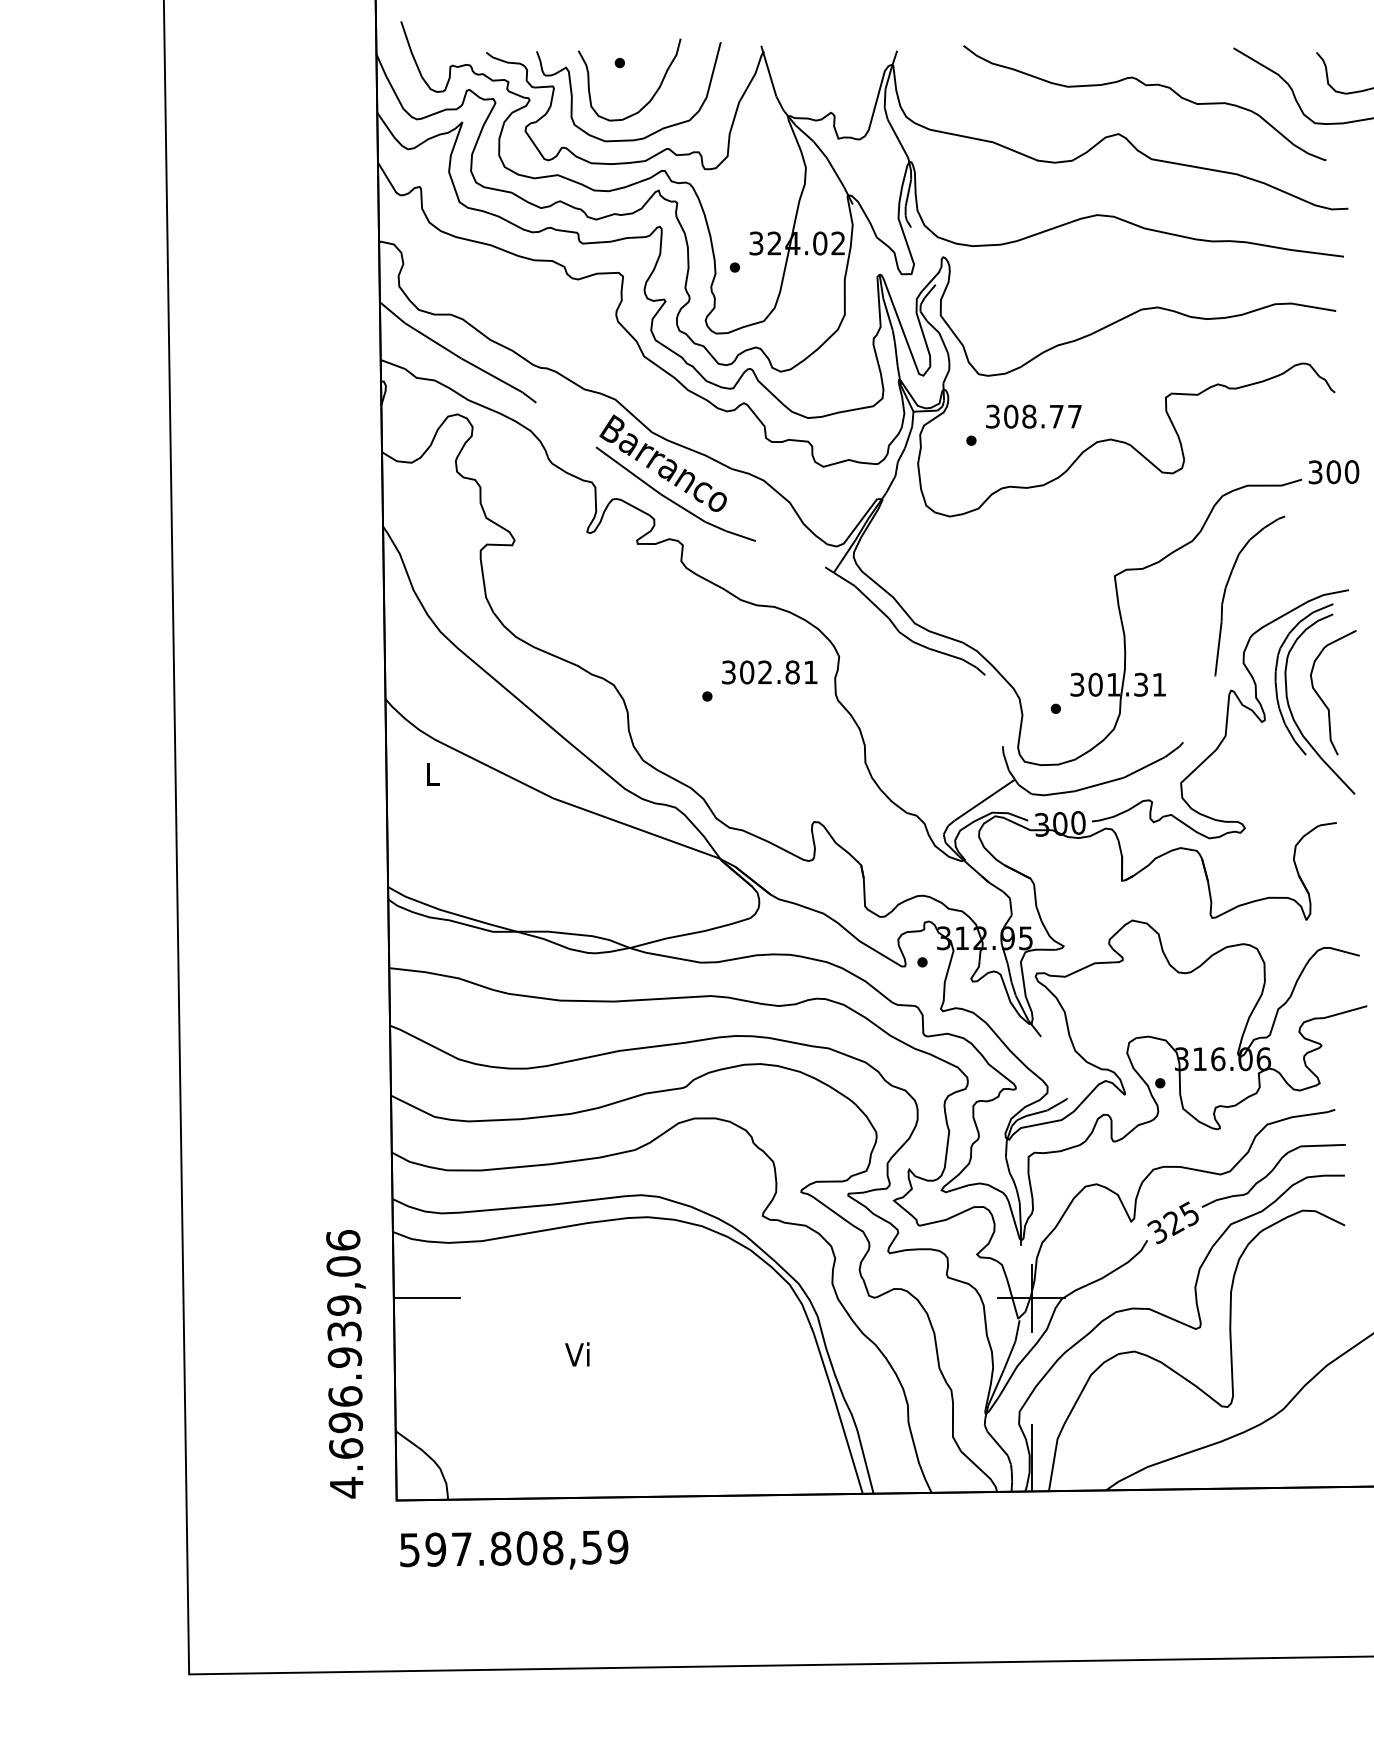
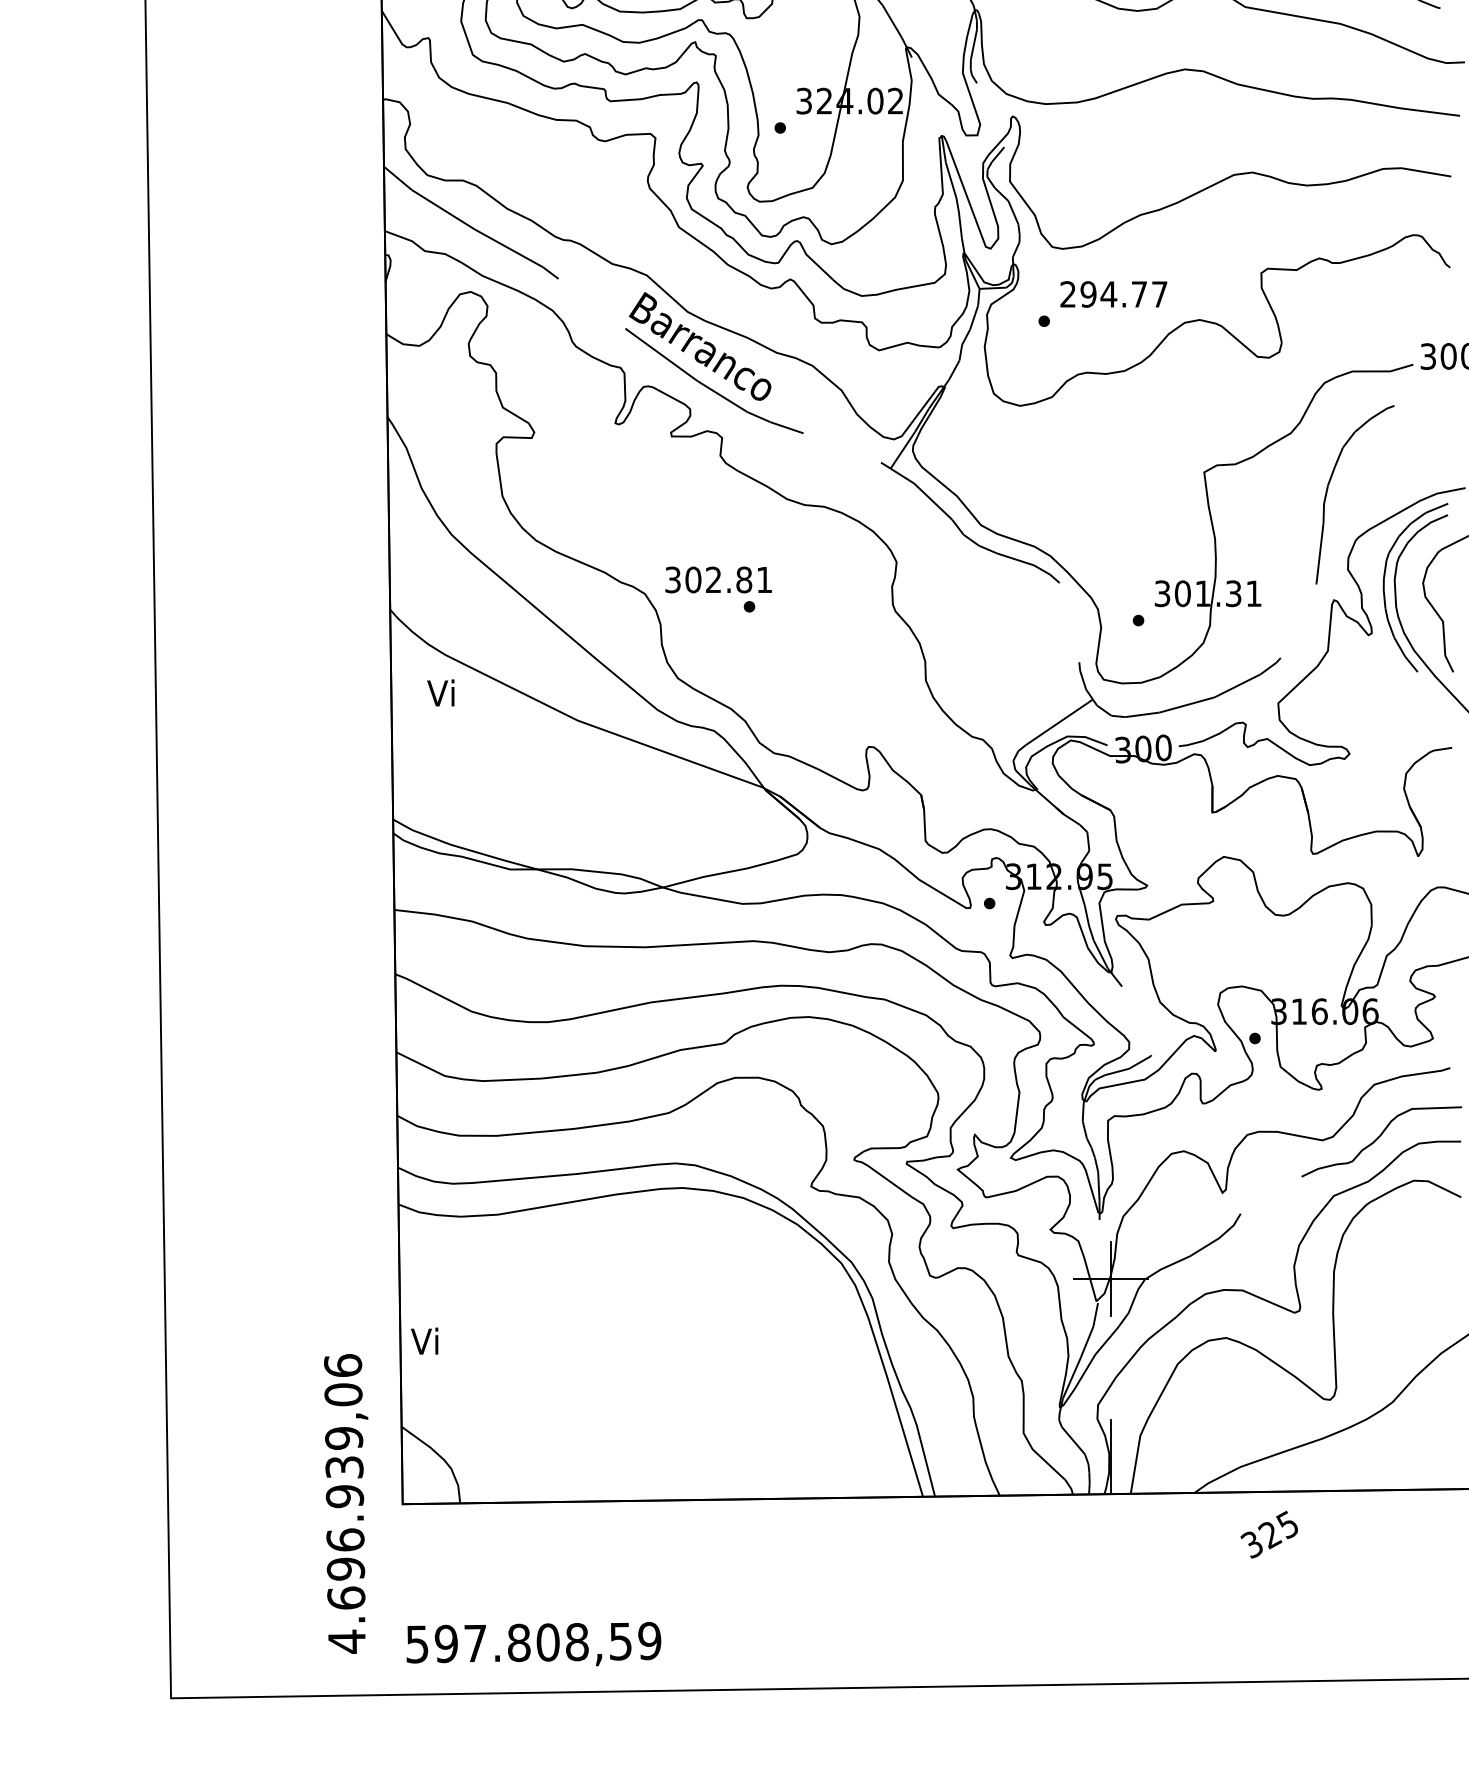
text: (1011, 416) -> (1088, 294), 308.77 -> 294.77
text: (769, 672) -> (718, 579), moved
text: (430, 773) -> (440, 692), L -> Vi
text: (1172, 1222) -> (1268, 1534), moved
line: (426, 1298) -> (435, 1278), removed
text: (577, 1354) -> (424, 1341), moved
text: (345, 1364) -> (345, 1504), moved
text: (514, 1549) -> (534, 1643), moved

